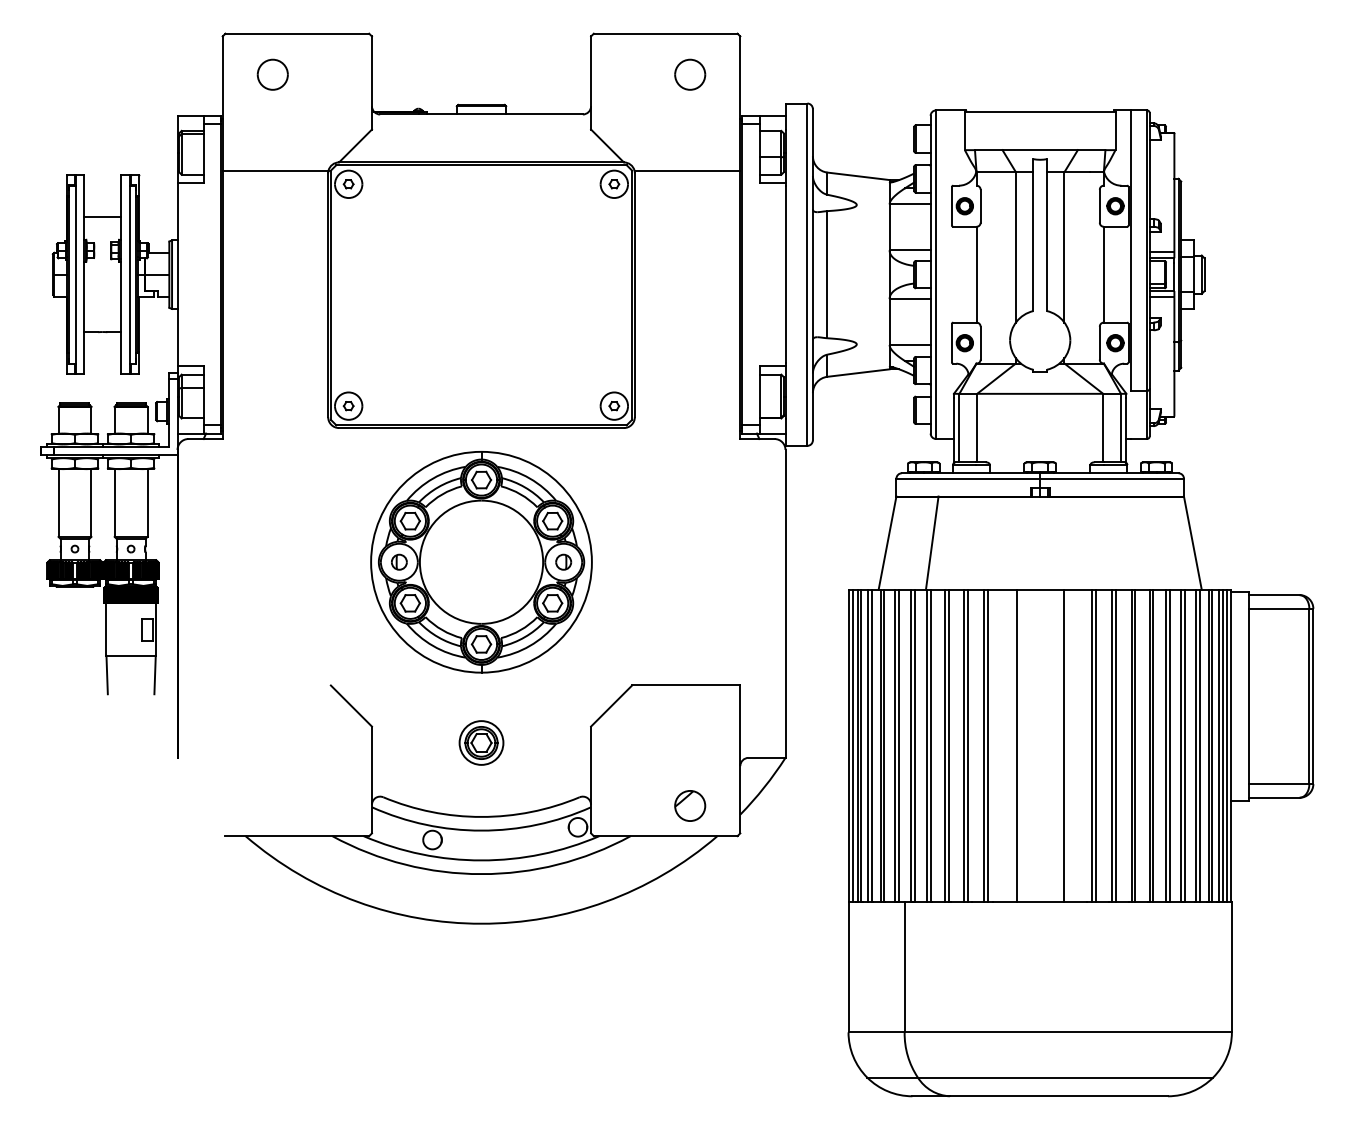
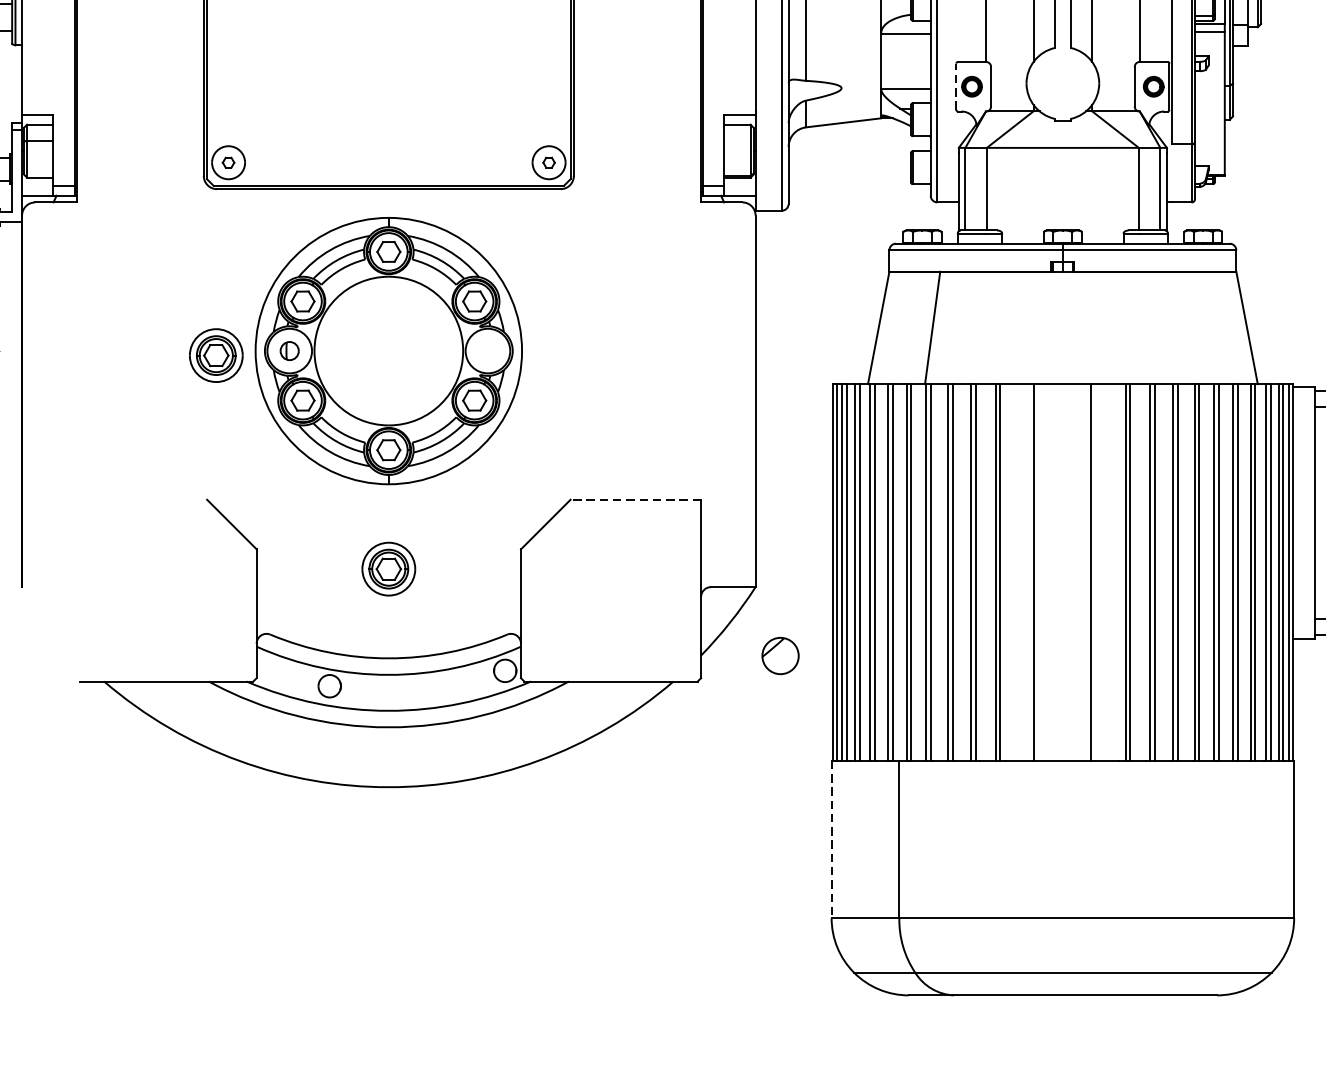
line: (951, 342) -> (955, 85), solid -> dashed
part: (563, 561) -> (487, 350), removed
part: (338, 565) -> (216, 355), added
line: (685, 685) -> (634, 499), solid -> dashed
part: (690, 805) -> (780, 655), moved
line: (848, 967) -> (831, 840), solid -> dashed

